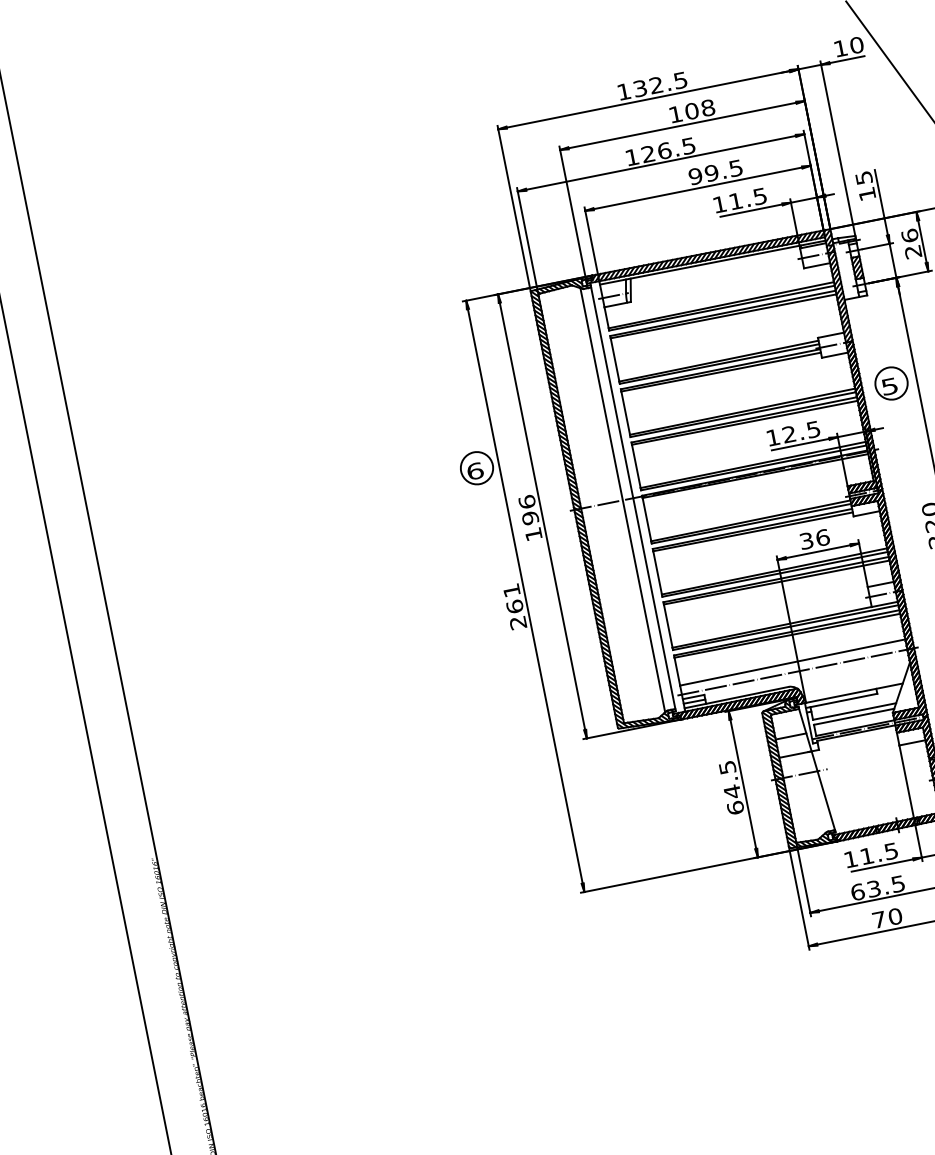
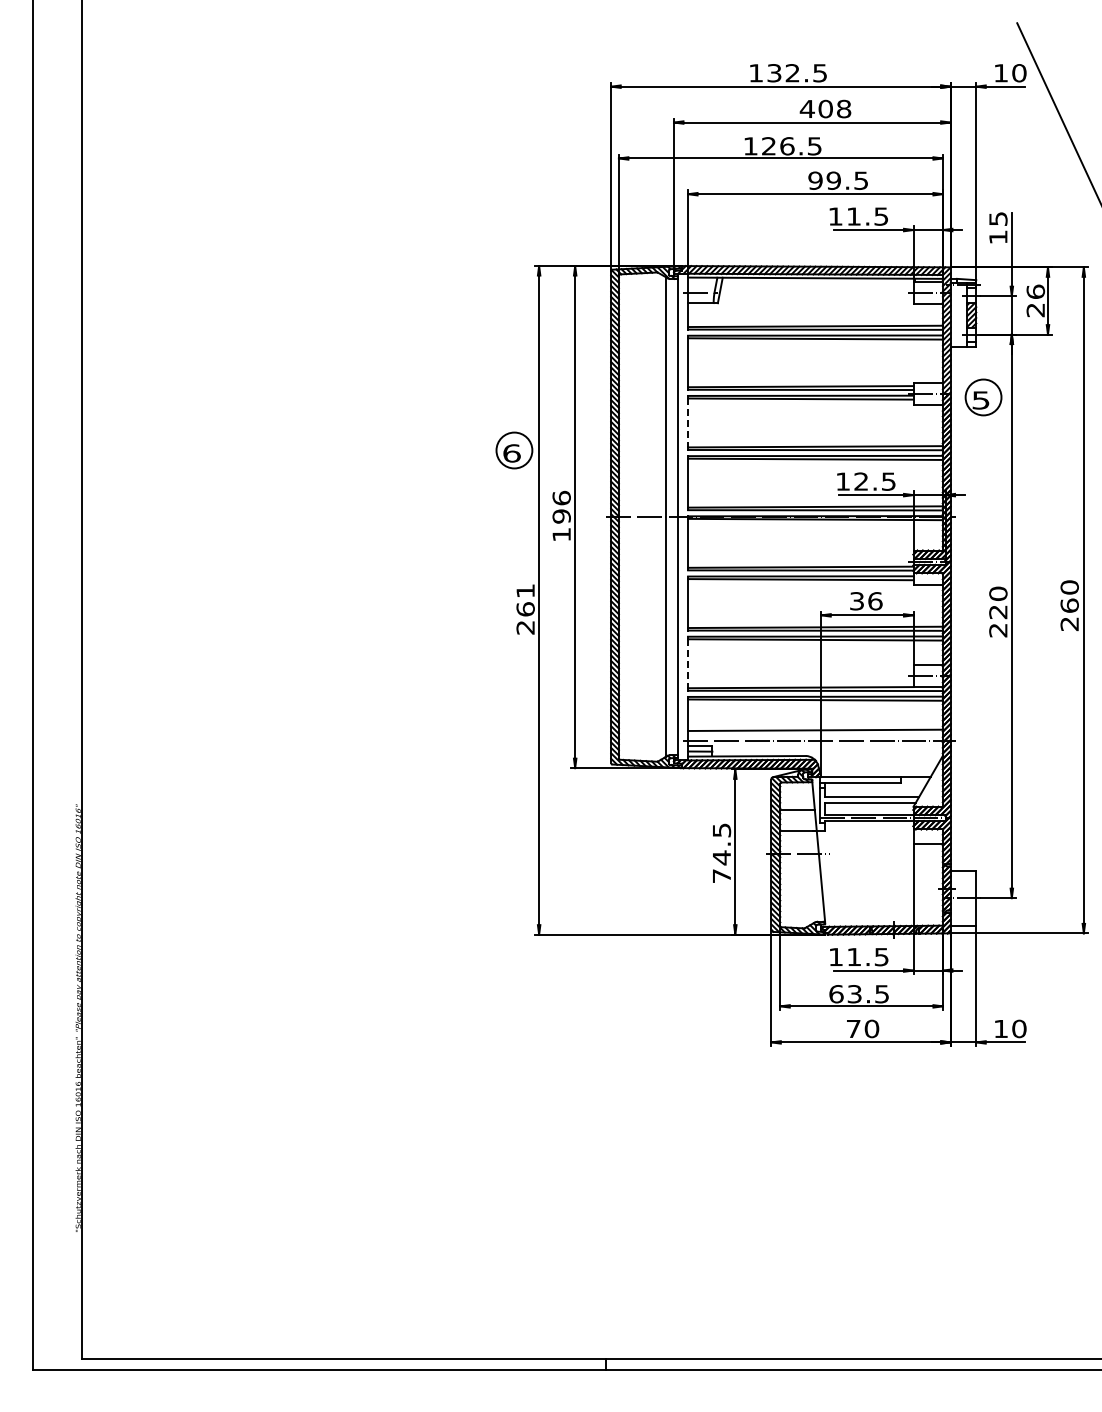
text: (674, 114) -> (806, 108), 108 -> 408
part: (891, 383) -> (983, 397), moved
line: (626, 413) -> (688, 423), solid -> dashed
line: (668, 626) -> (688, 664), solid -> dashed
text: (735, 807) -> (721, 875), 64.5 -> 74.5

